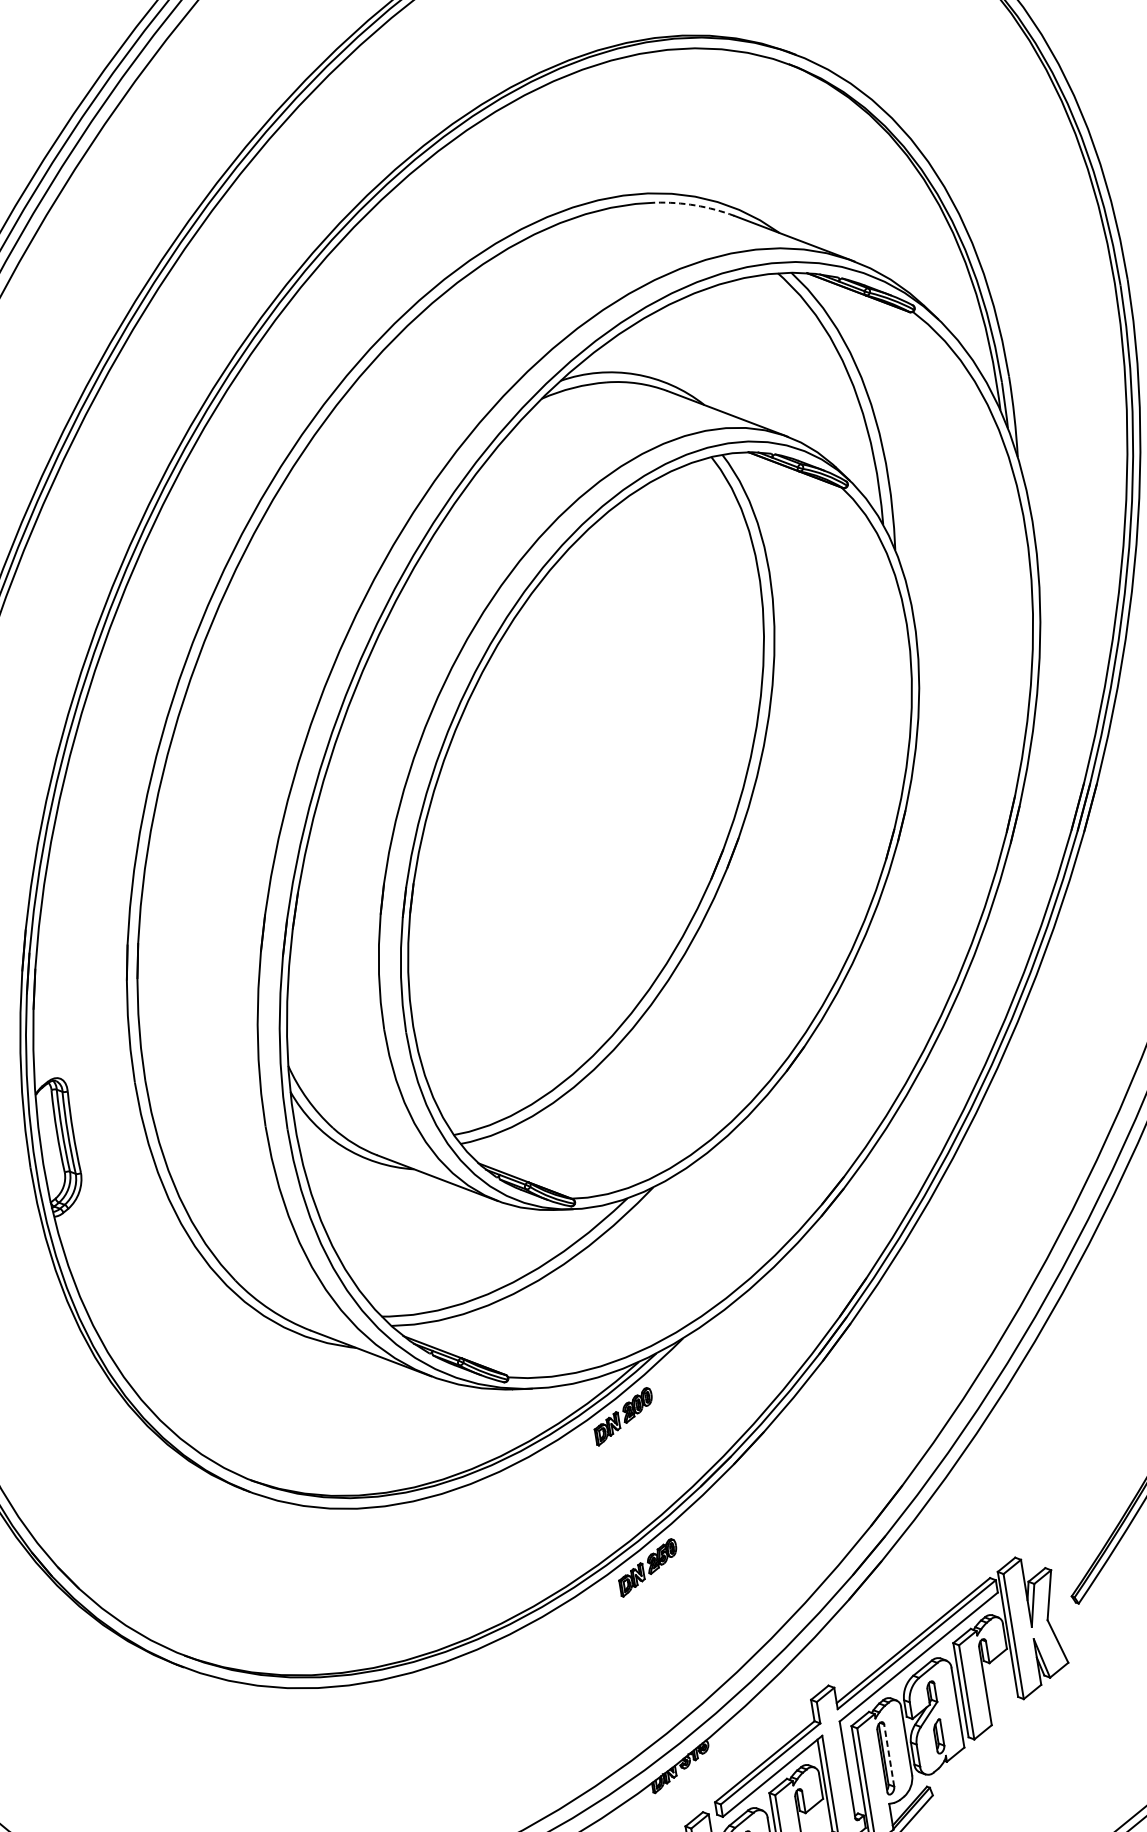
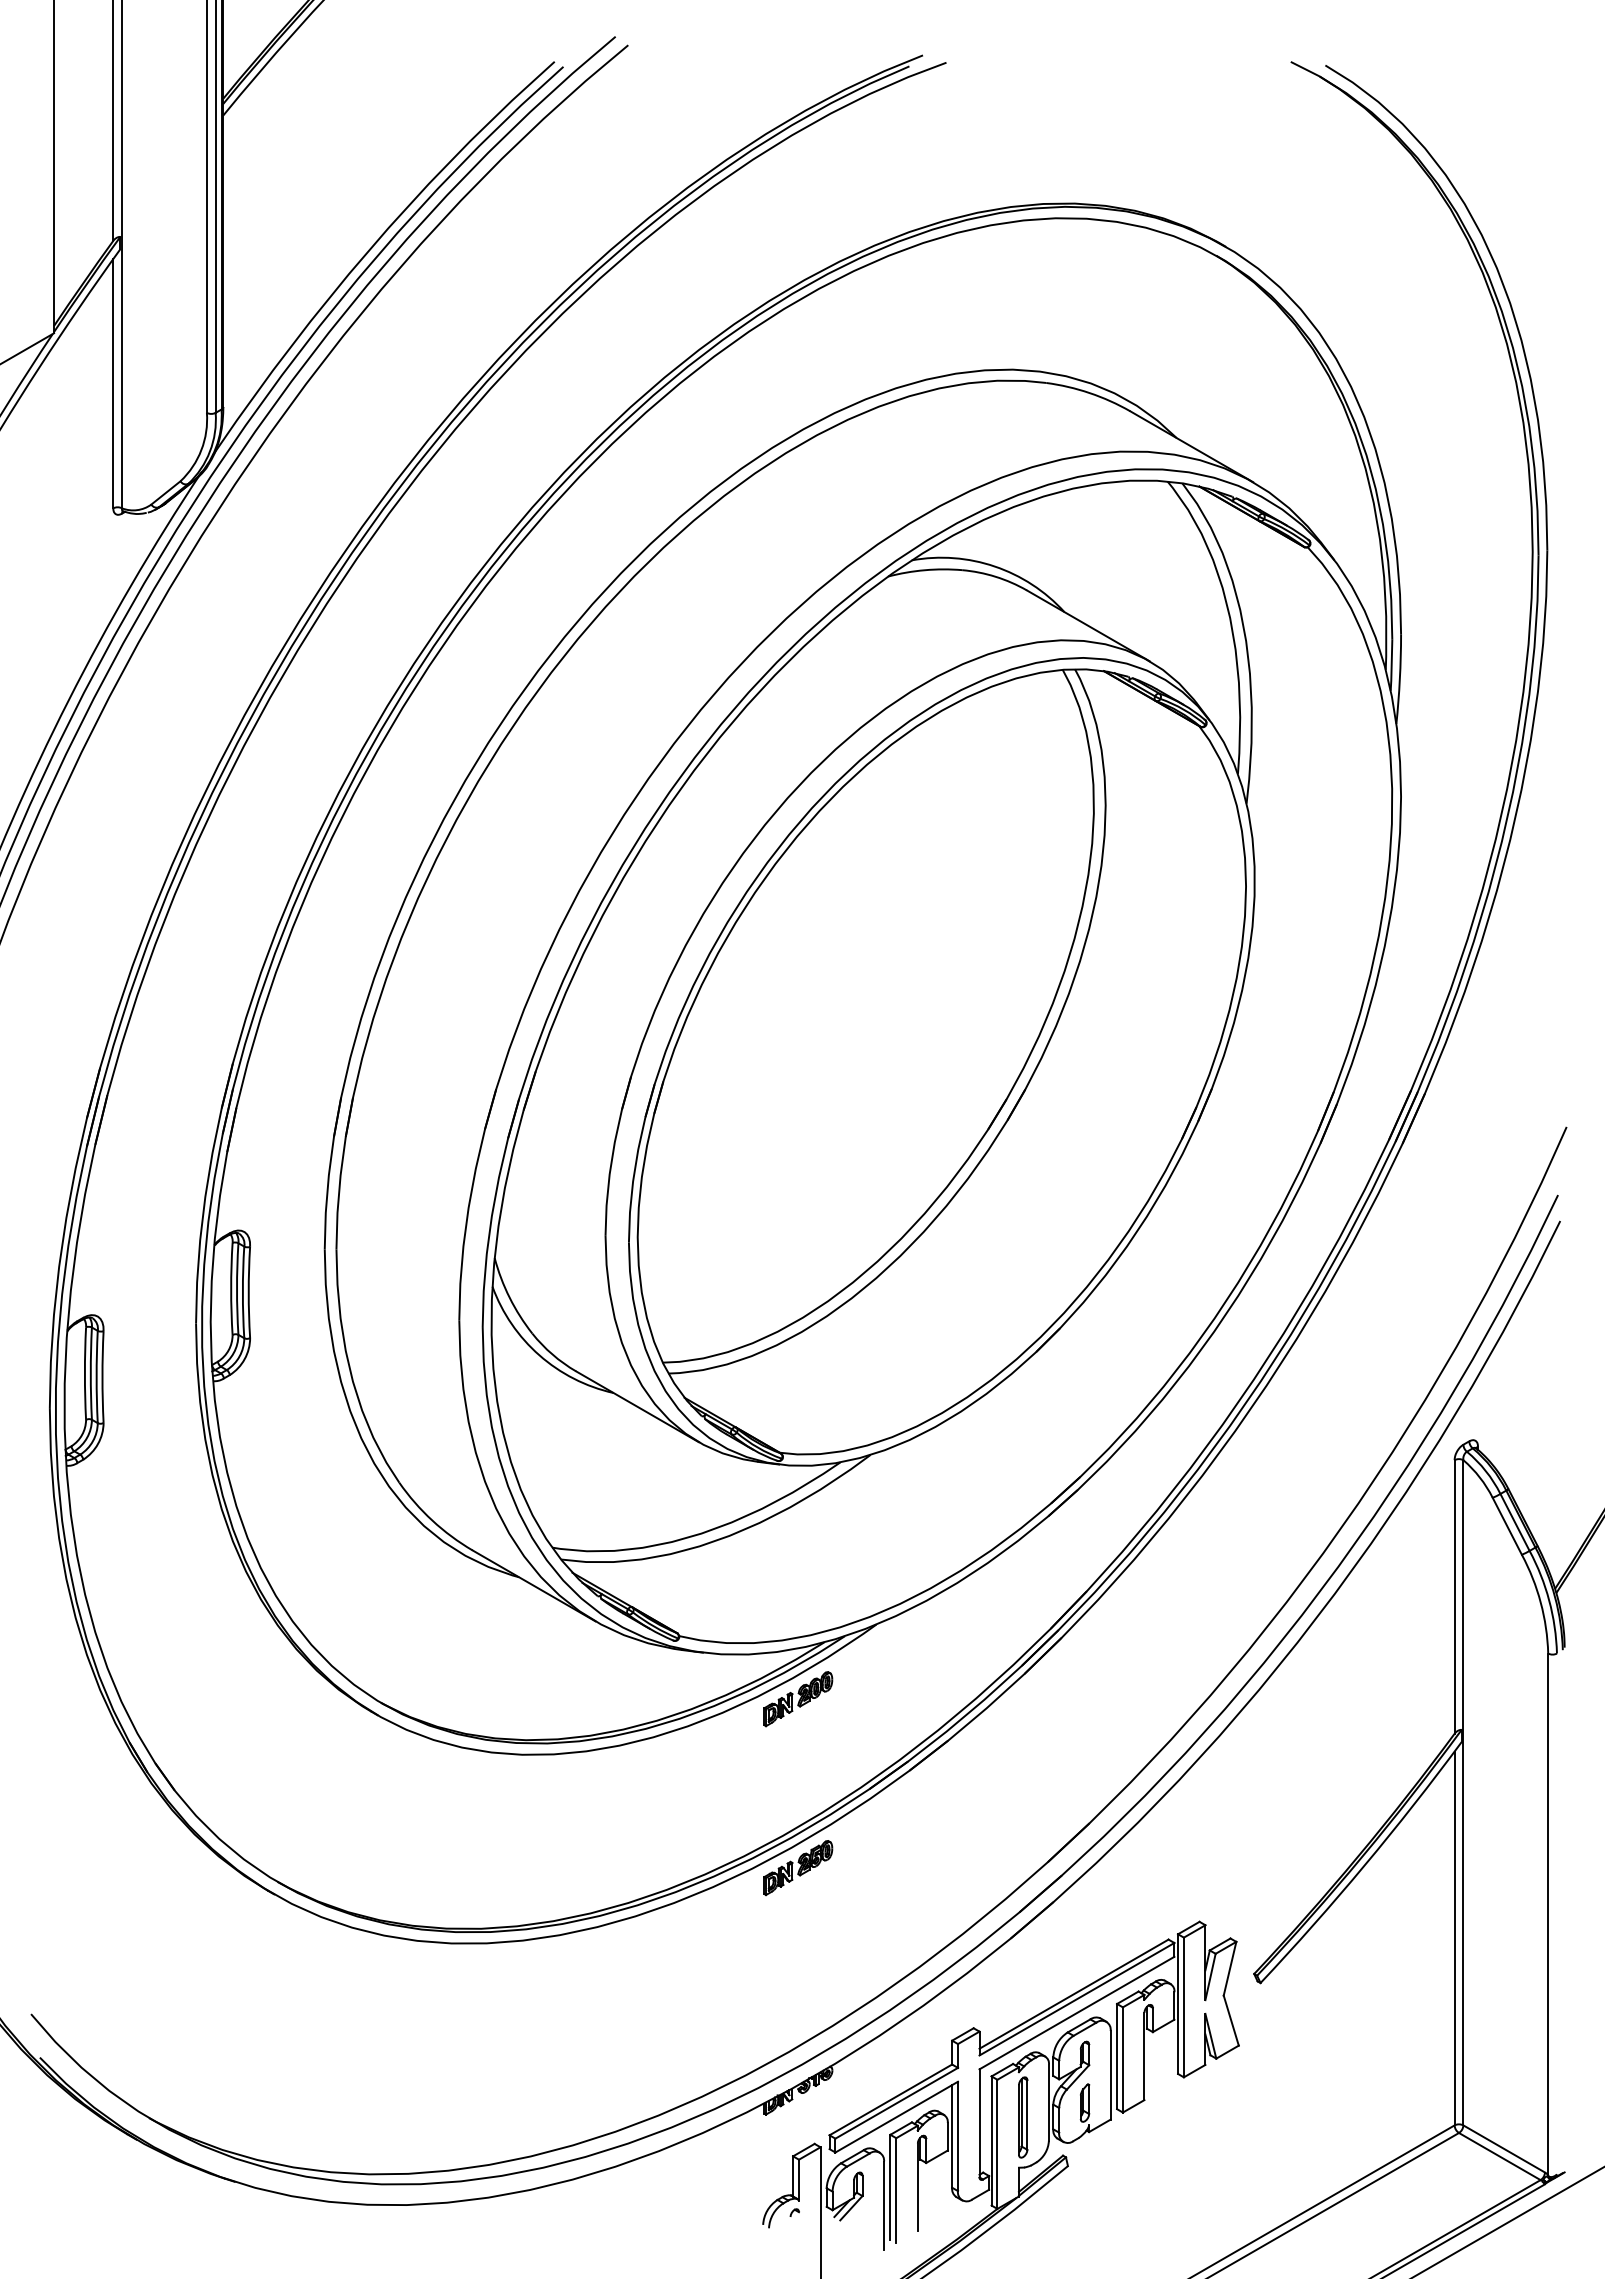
arc: (695, 205) -> (1089, 393), dashed -> solid
line: (889, 1755) -> (1027, 2115), dashed -> solid

